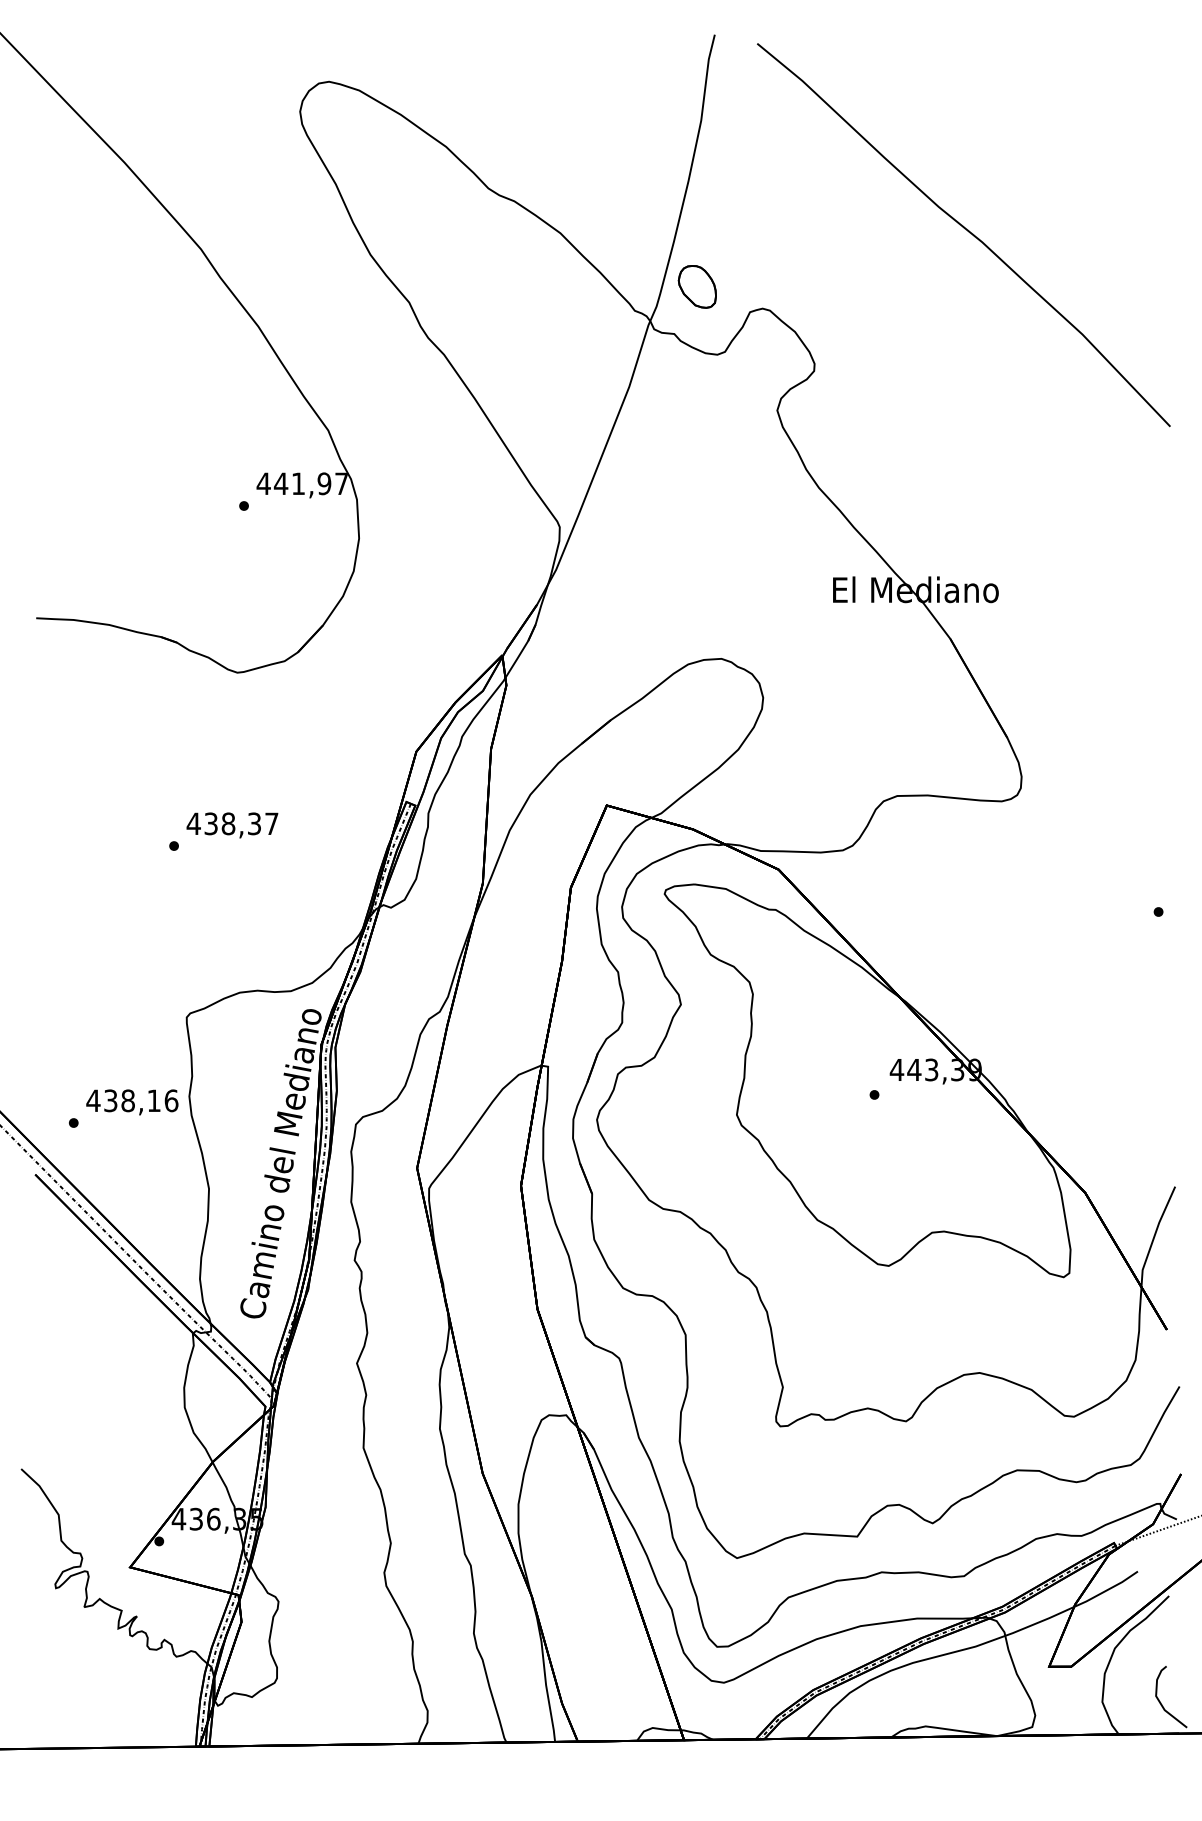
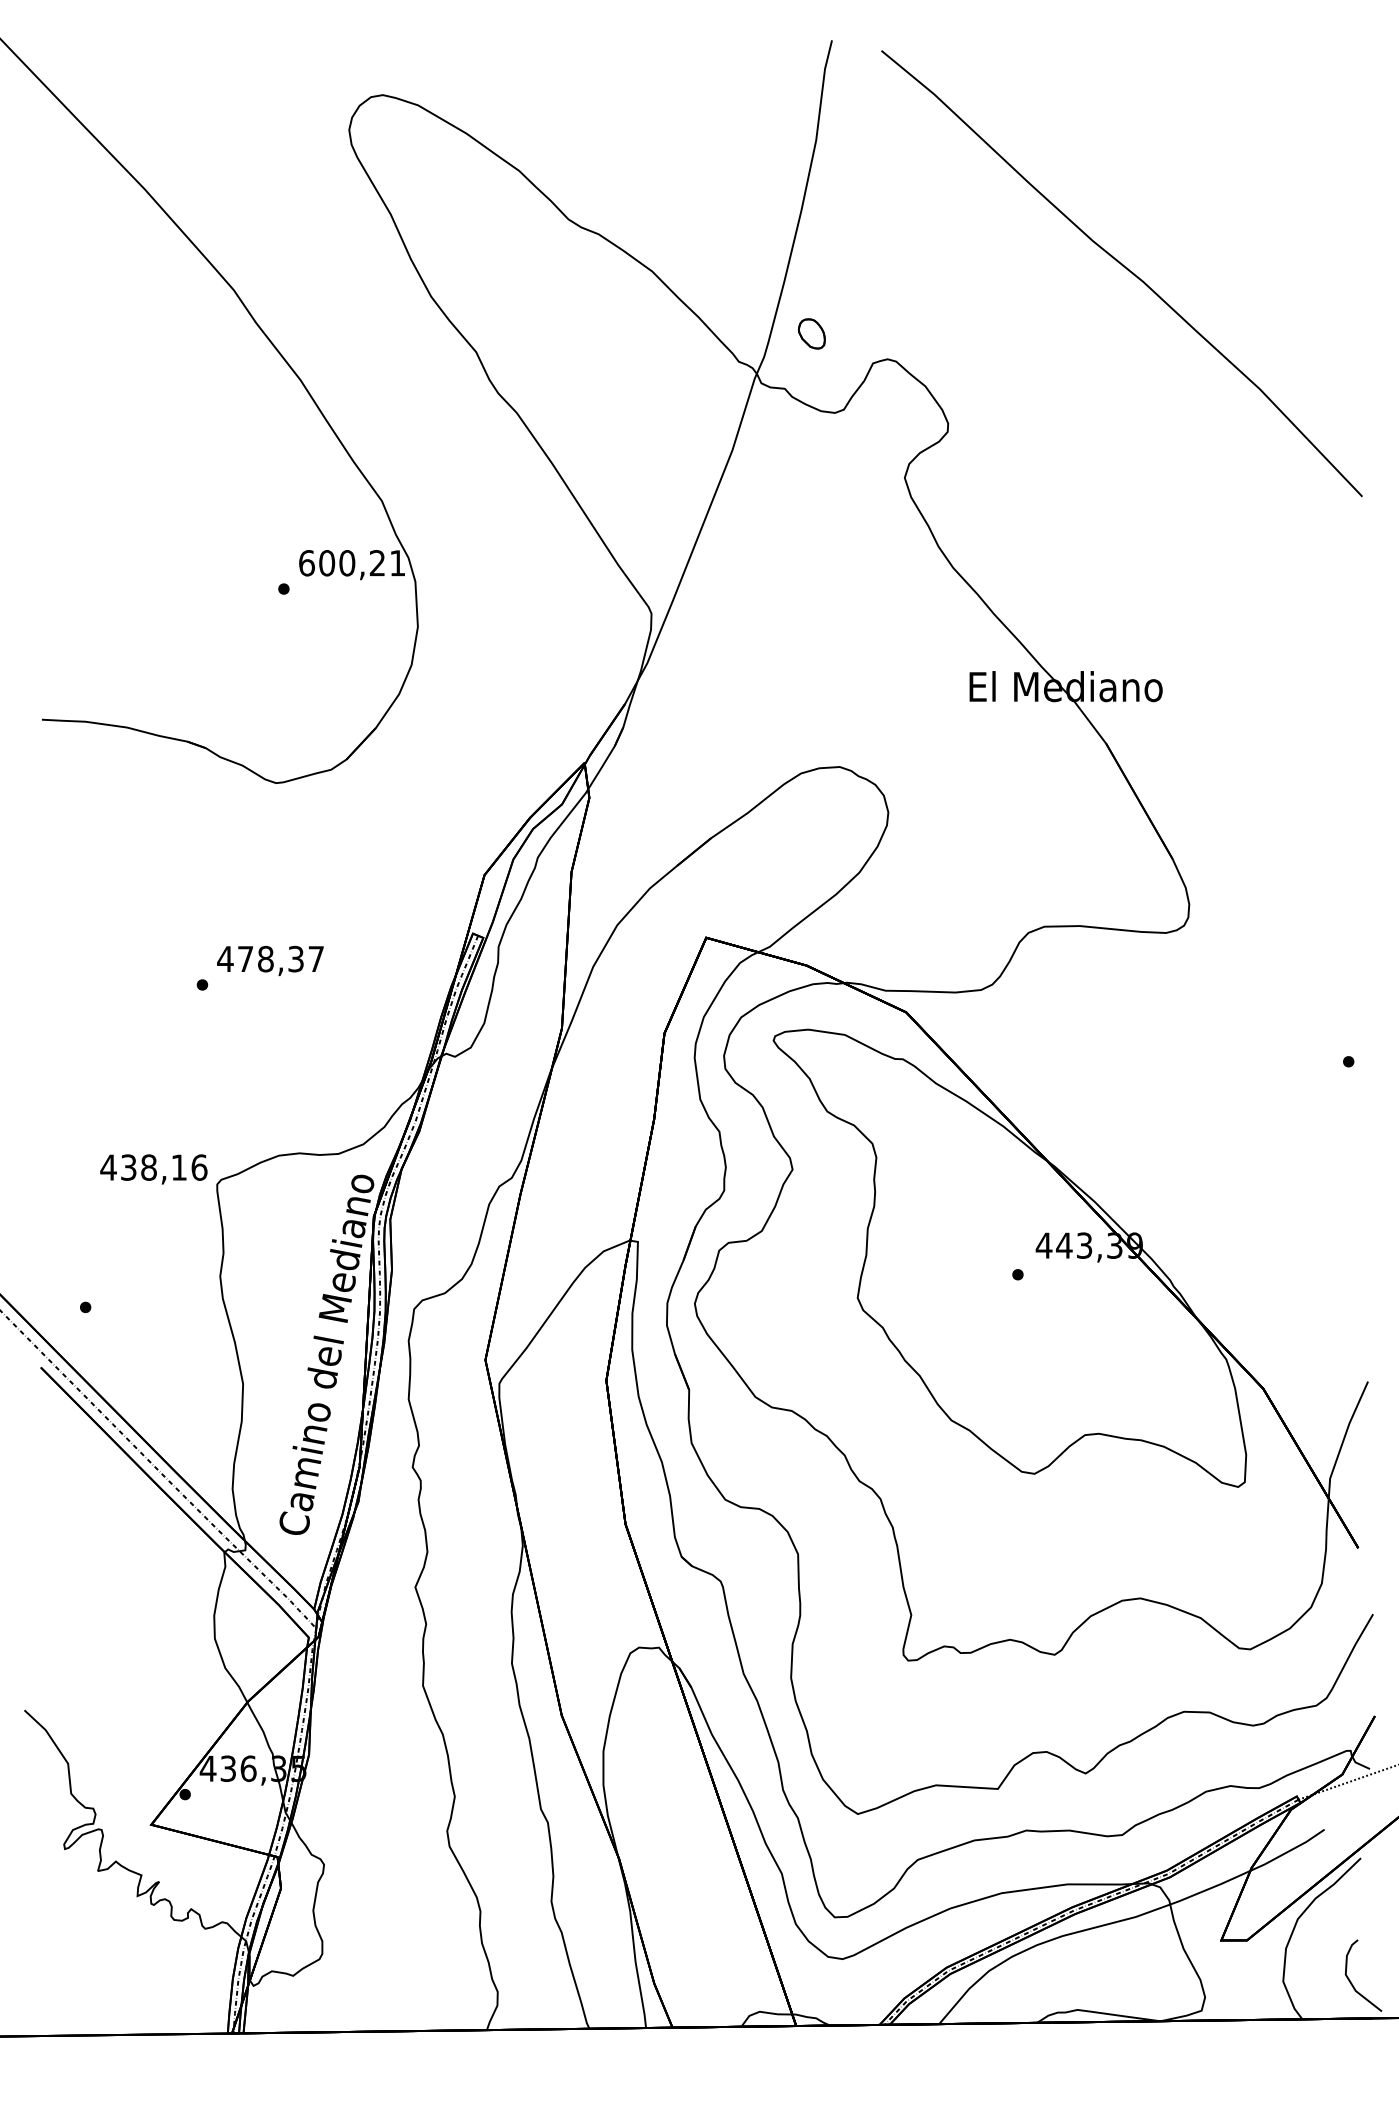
part: (697, 286) -> (811, 333), size x0.6
text: (302, 484) -> (351, 563), 441,97 -> 600,21
text: (211, 823) -> (245, 958), 438,37 -> 478,37
text: (132, 1102) -> (153, 1169), moved

